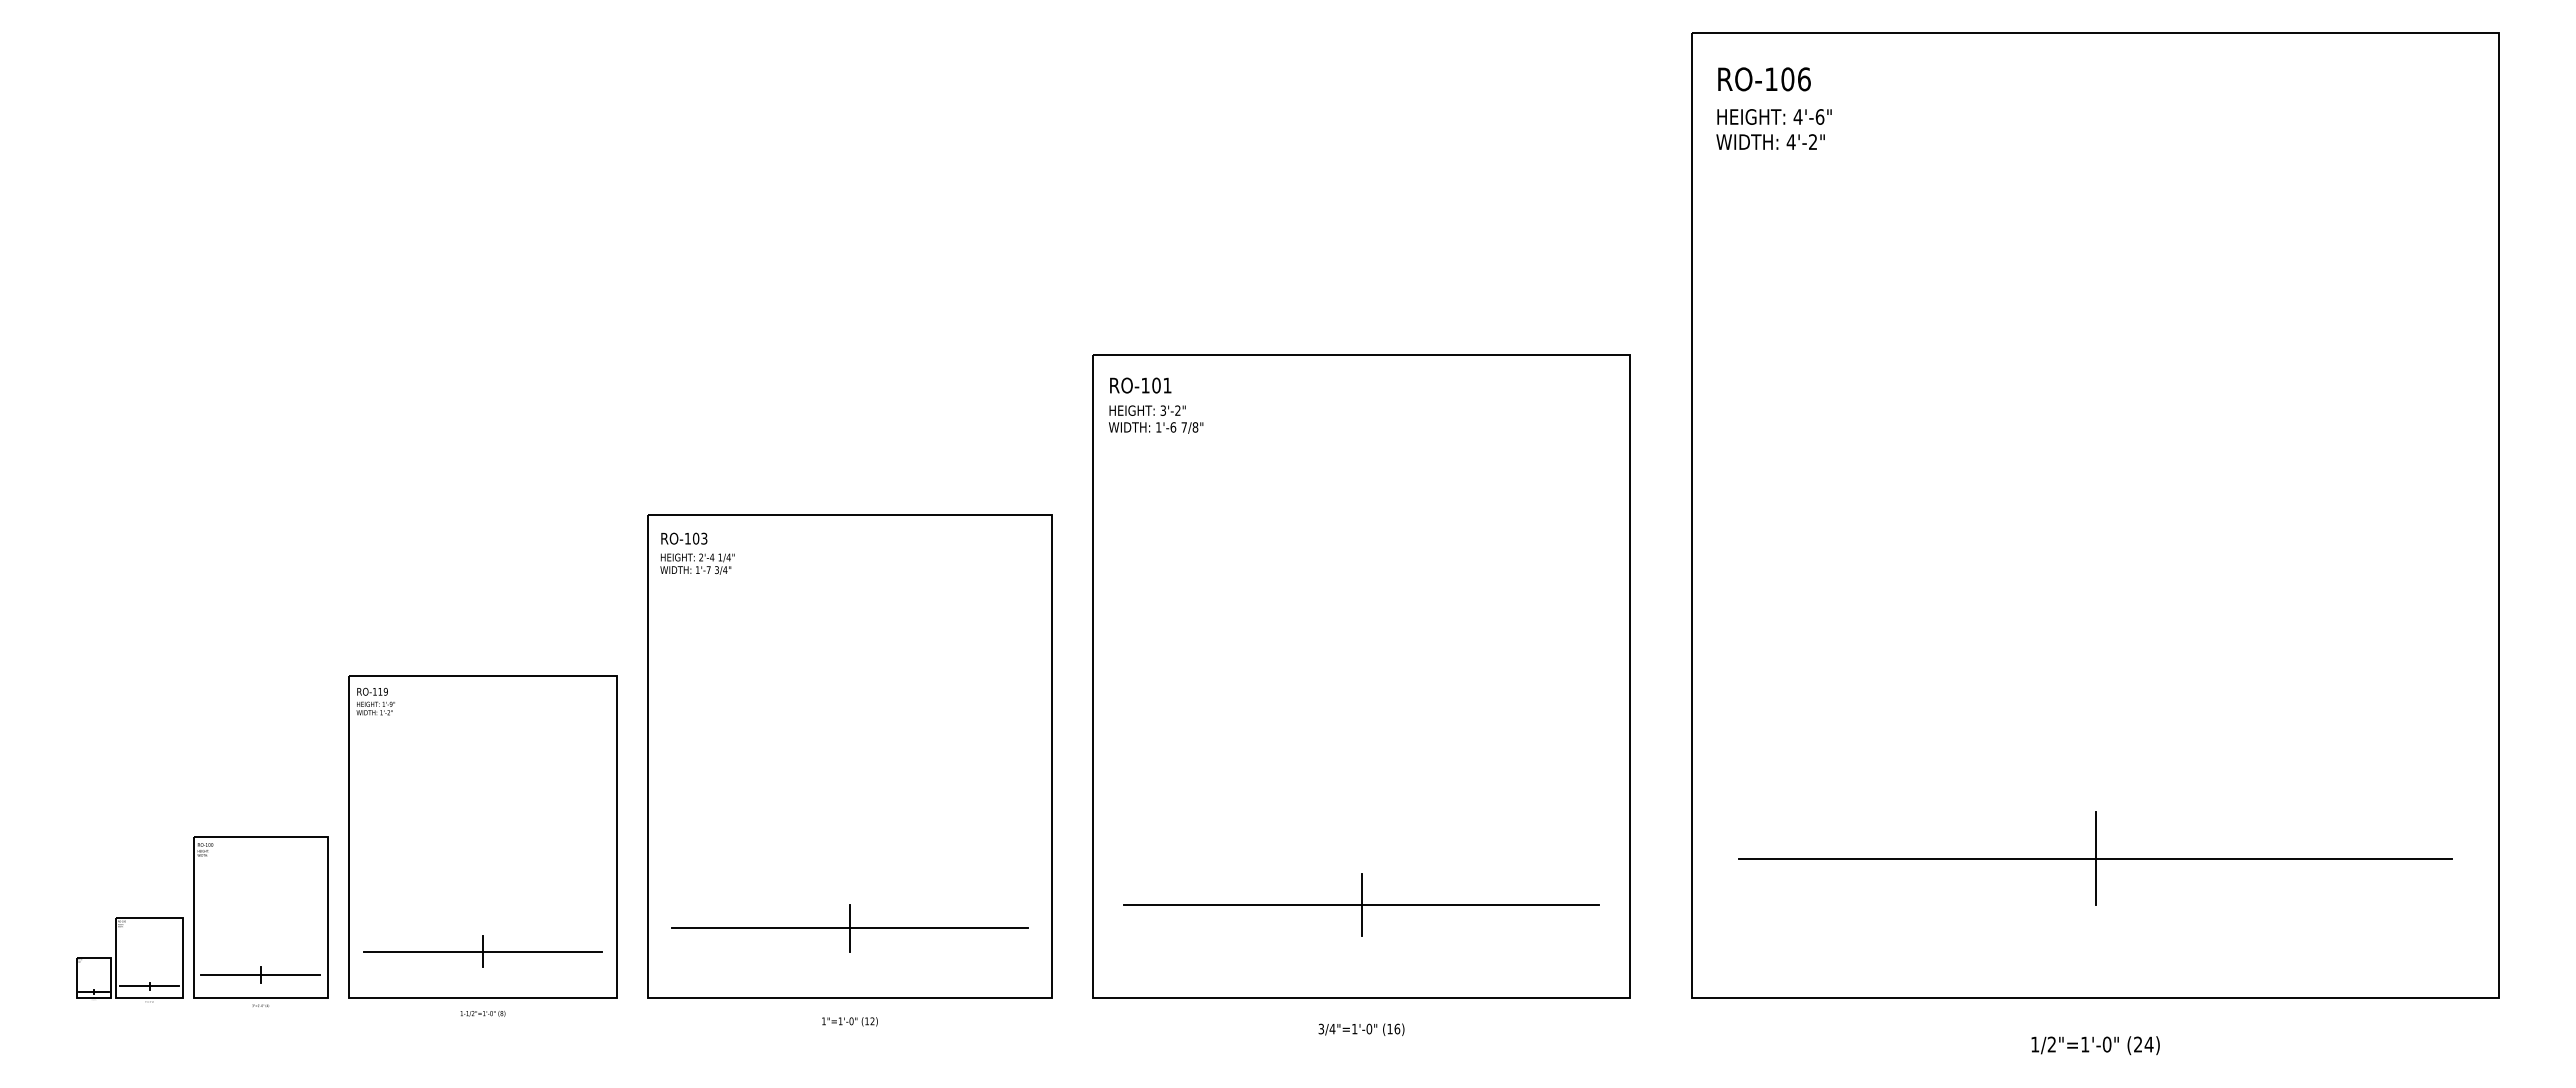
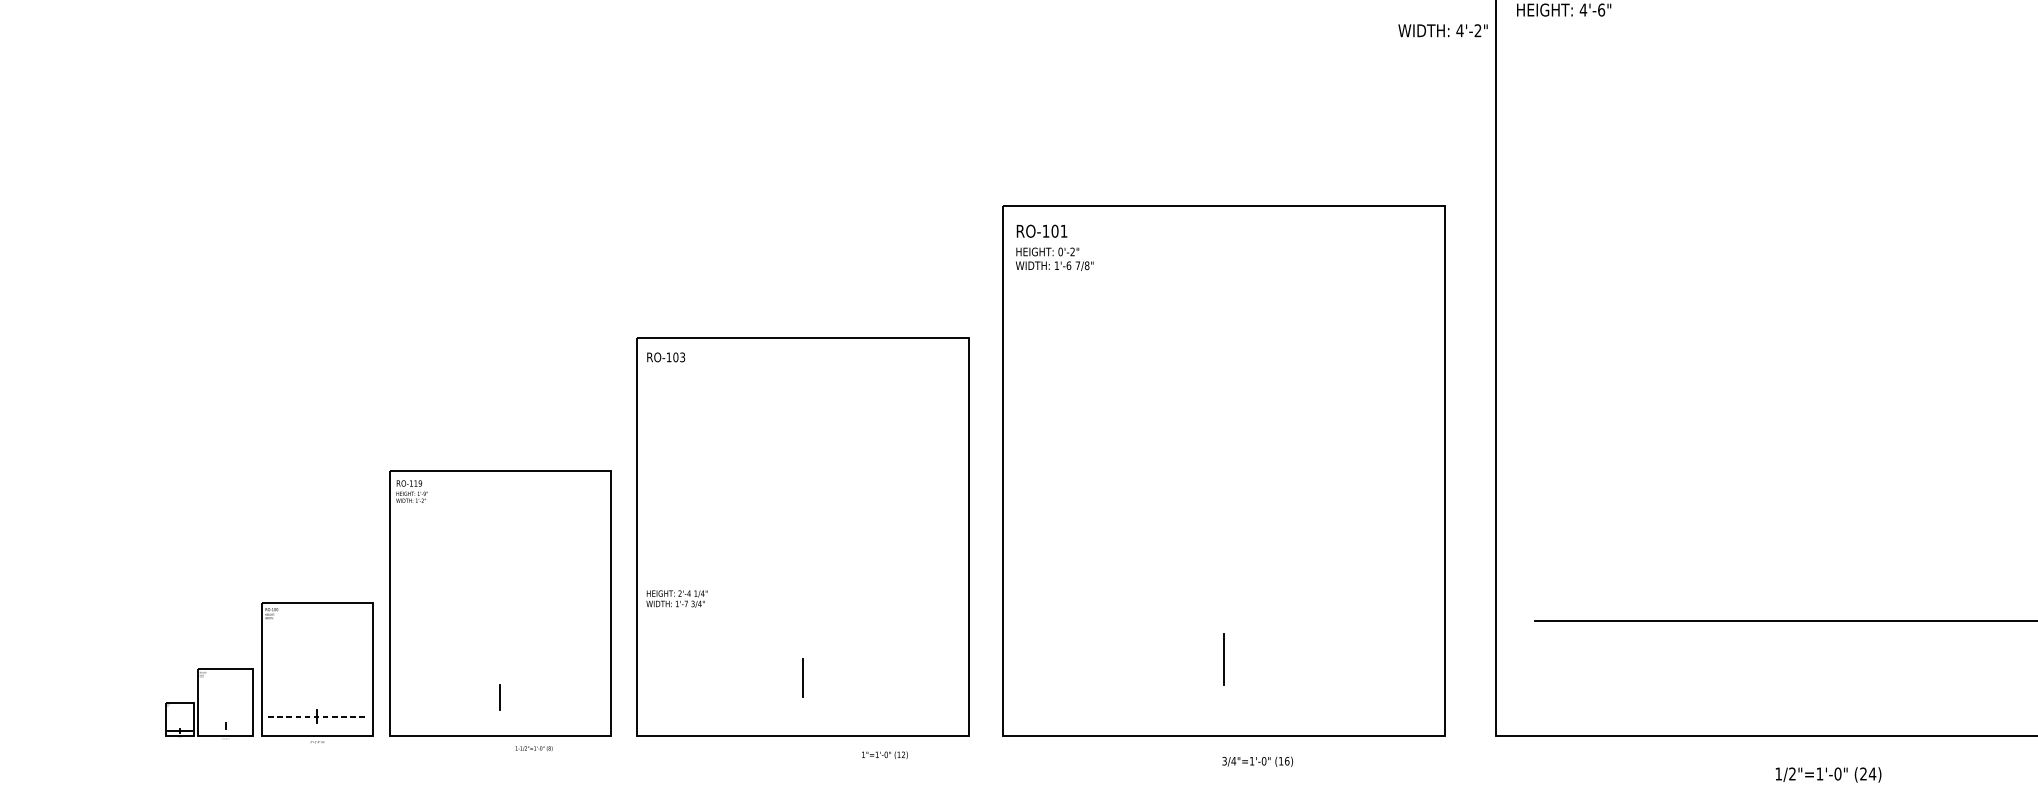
text: (1770, 141) -> (1442, 30), moved
text: (1163, 410) -> (1060, 251), 3'-2" -> 0'-2"
text: (697, 563) -> (677, 598), moved
line: (2095, 858) -> (1828, 620), removed
line: (1361, 905) -> (1223, 659), removed
line: (849, 928) -> (802, 678), removed
line: (482, 951) -> (499, 697), removed
line: (261, 974) -> (317, 716), solid -> dashed
line: (149, 986) -> (225, 726), removed
text: (482, 1013) -> (533, 748), moved
text: (849, 1021) -> (884, 755), moved
text: (1361, 1029) -> (1257, 761), moved

